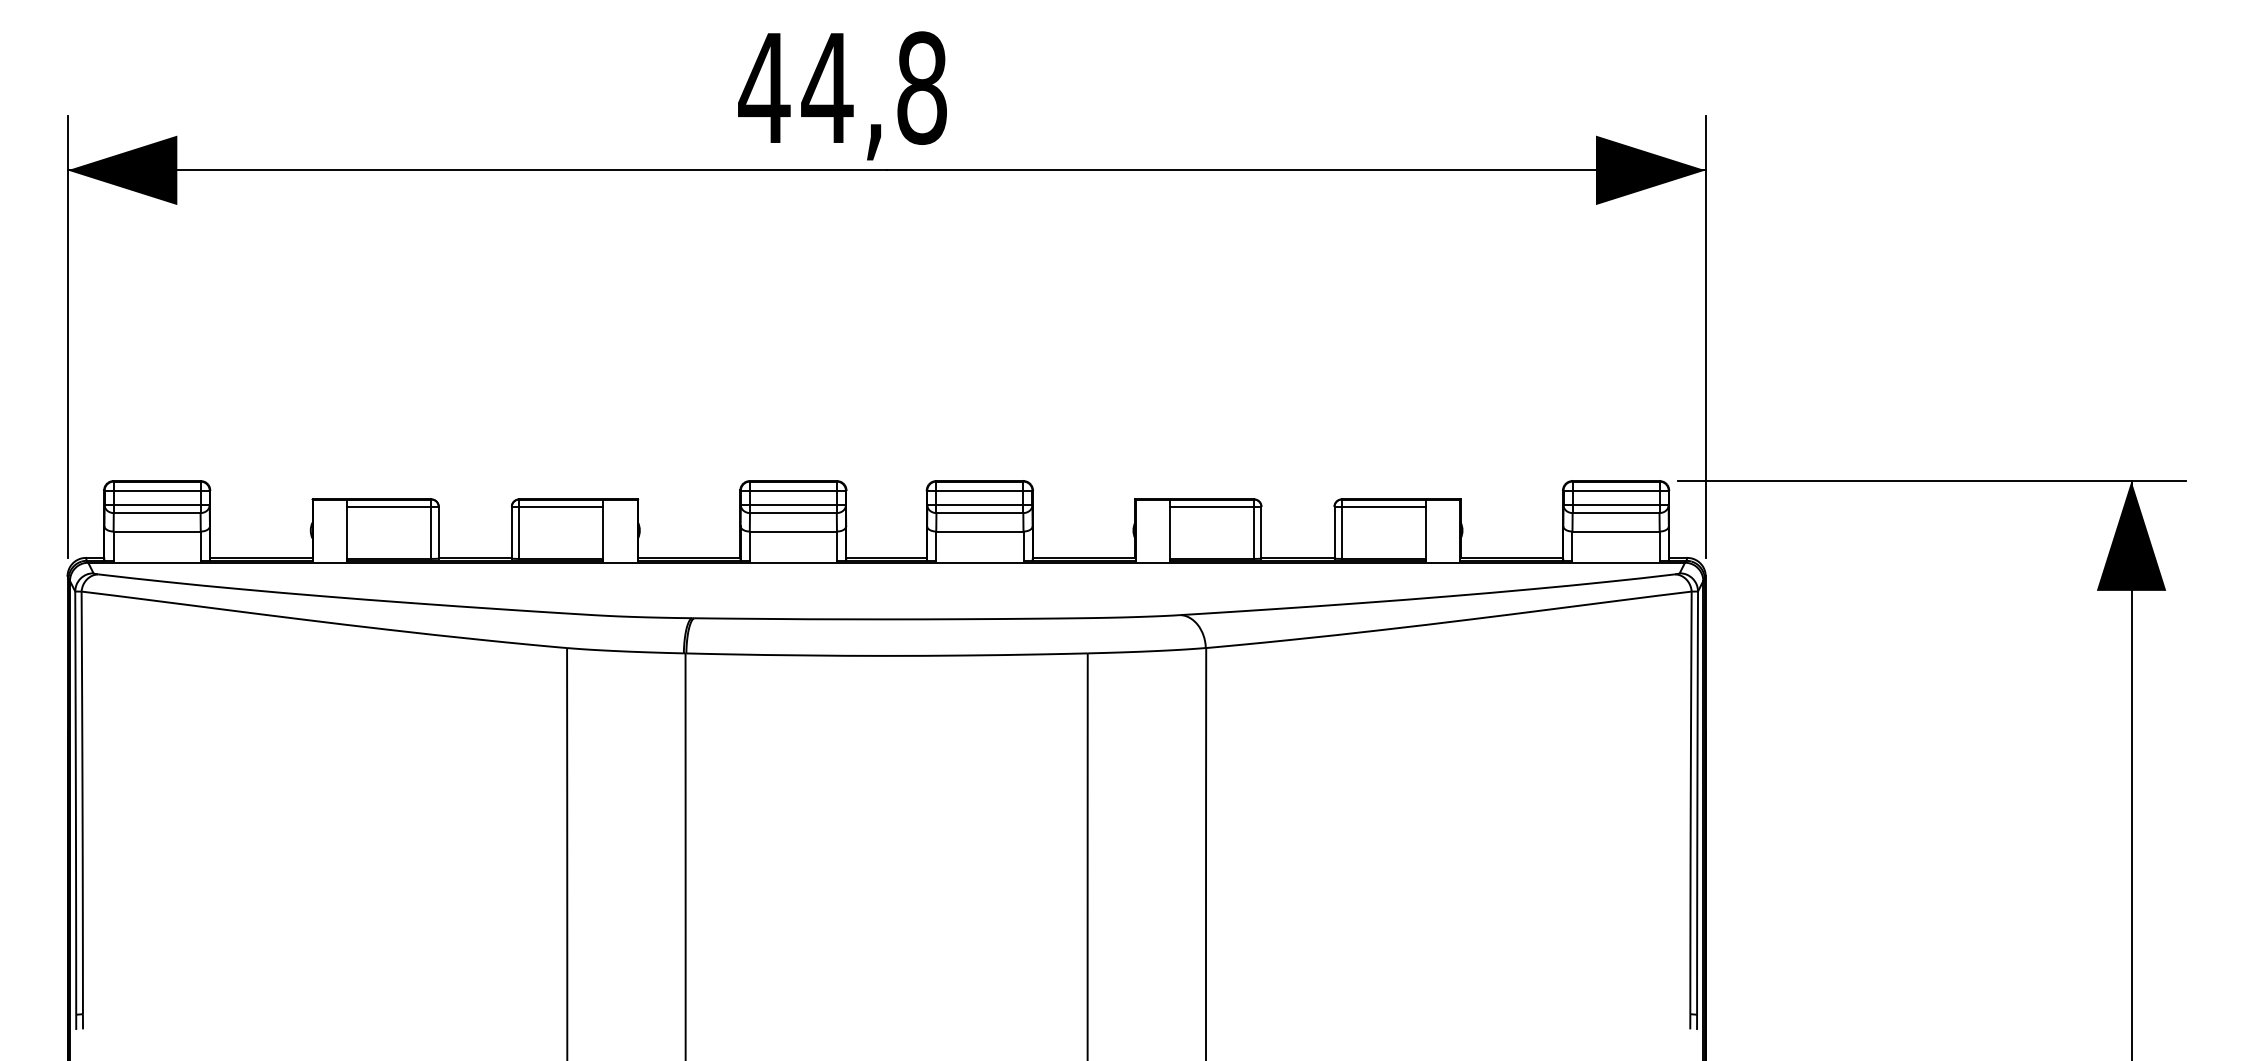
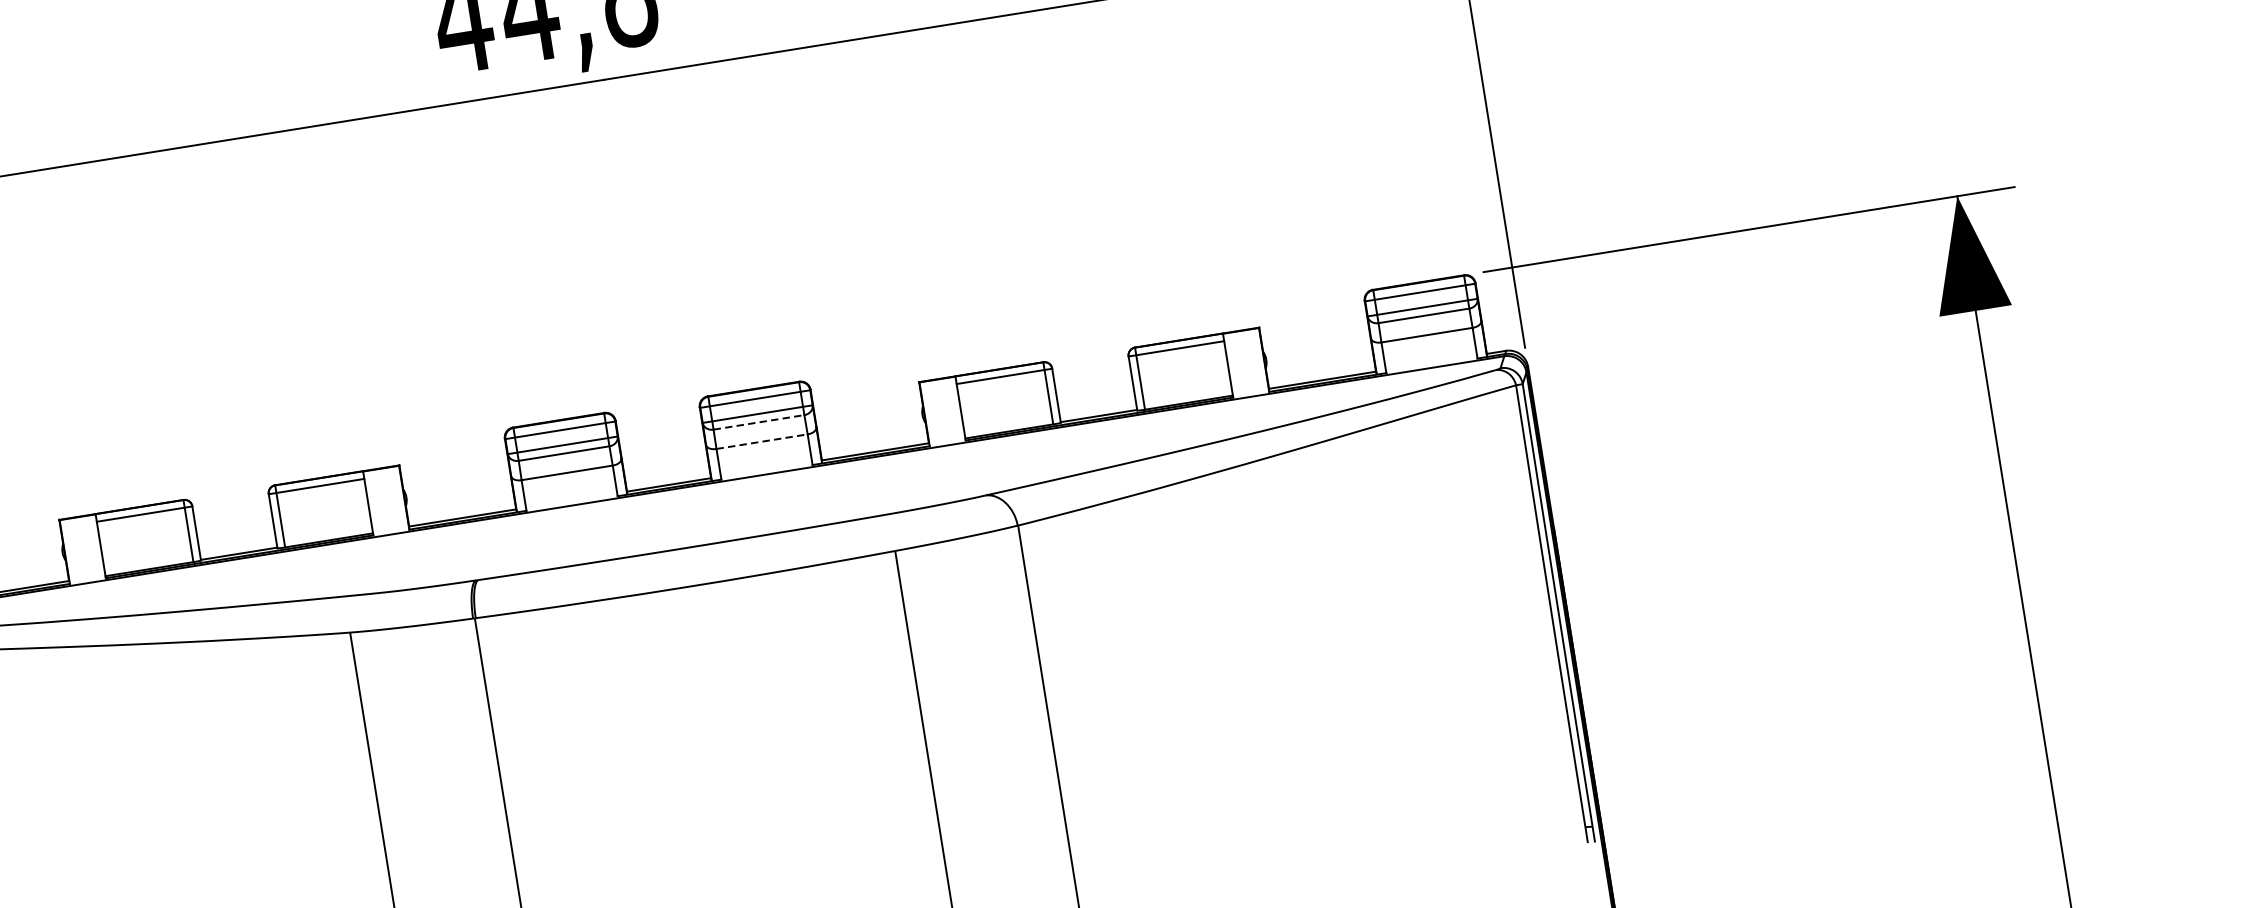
line: (980, 513) -> (759, 422), solid -> dashed
line: (979, 531) -> (761, 441), solid -> dashed

